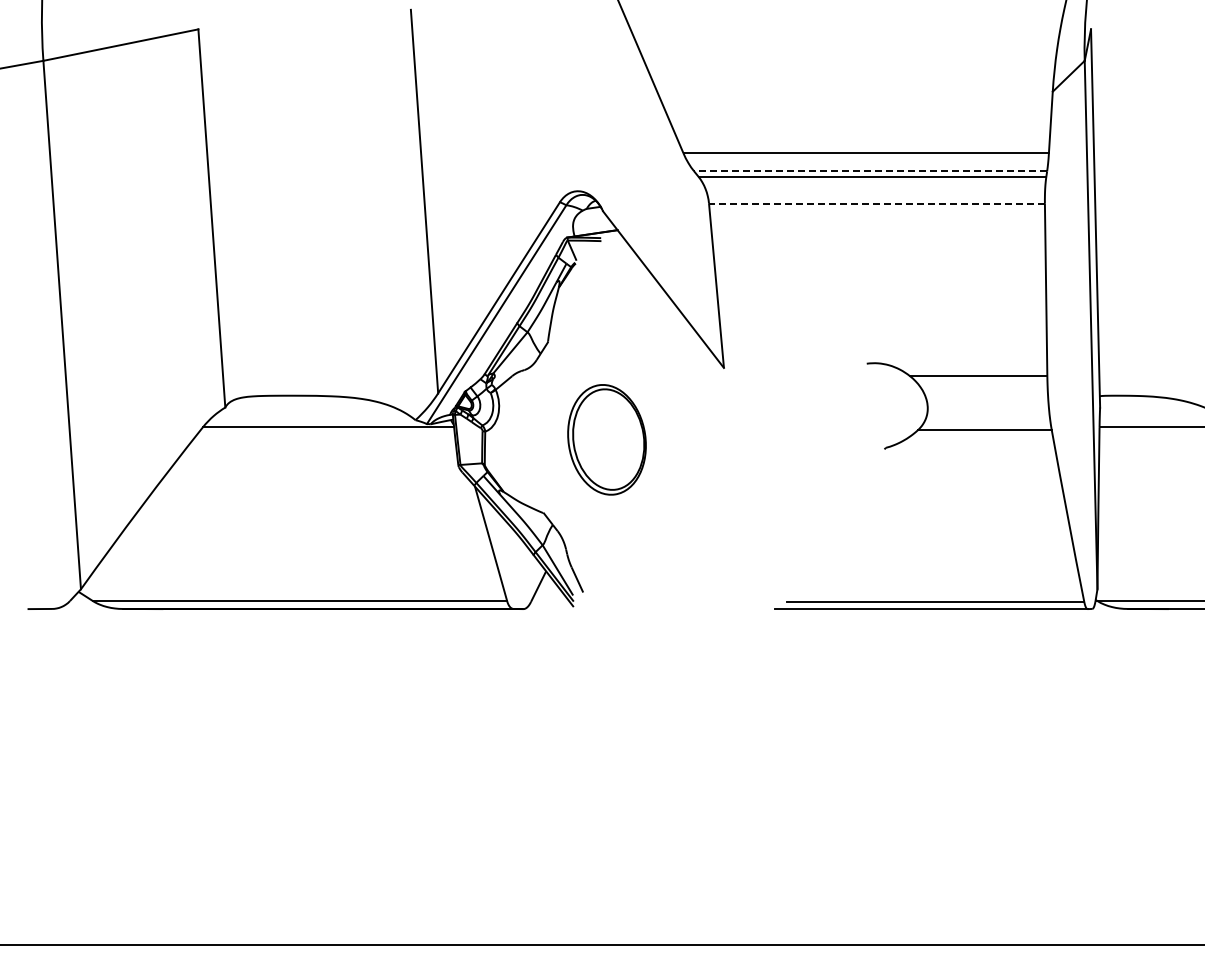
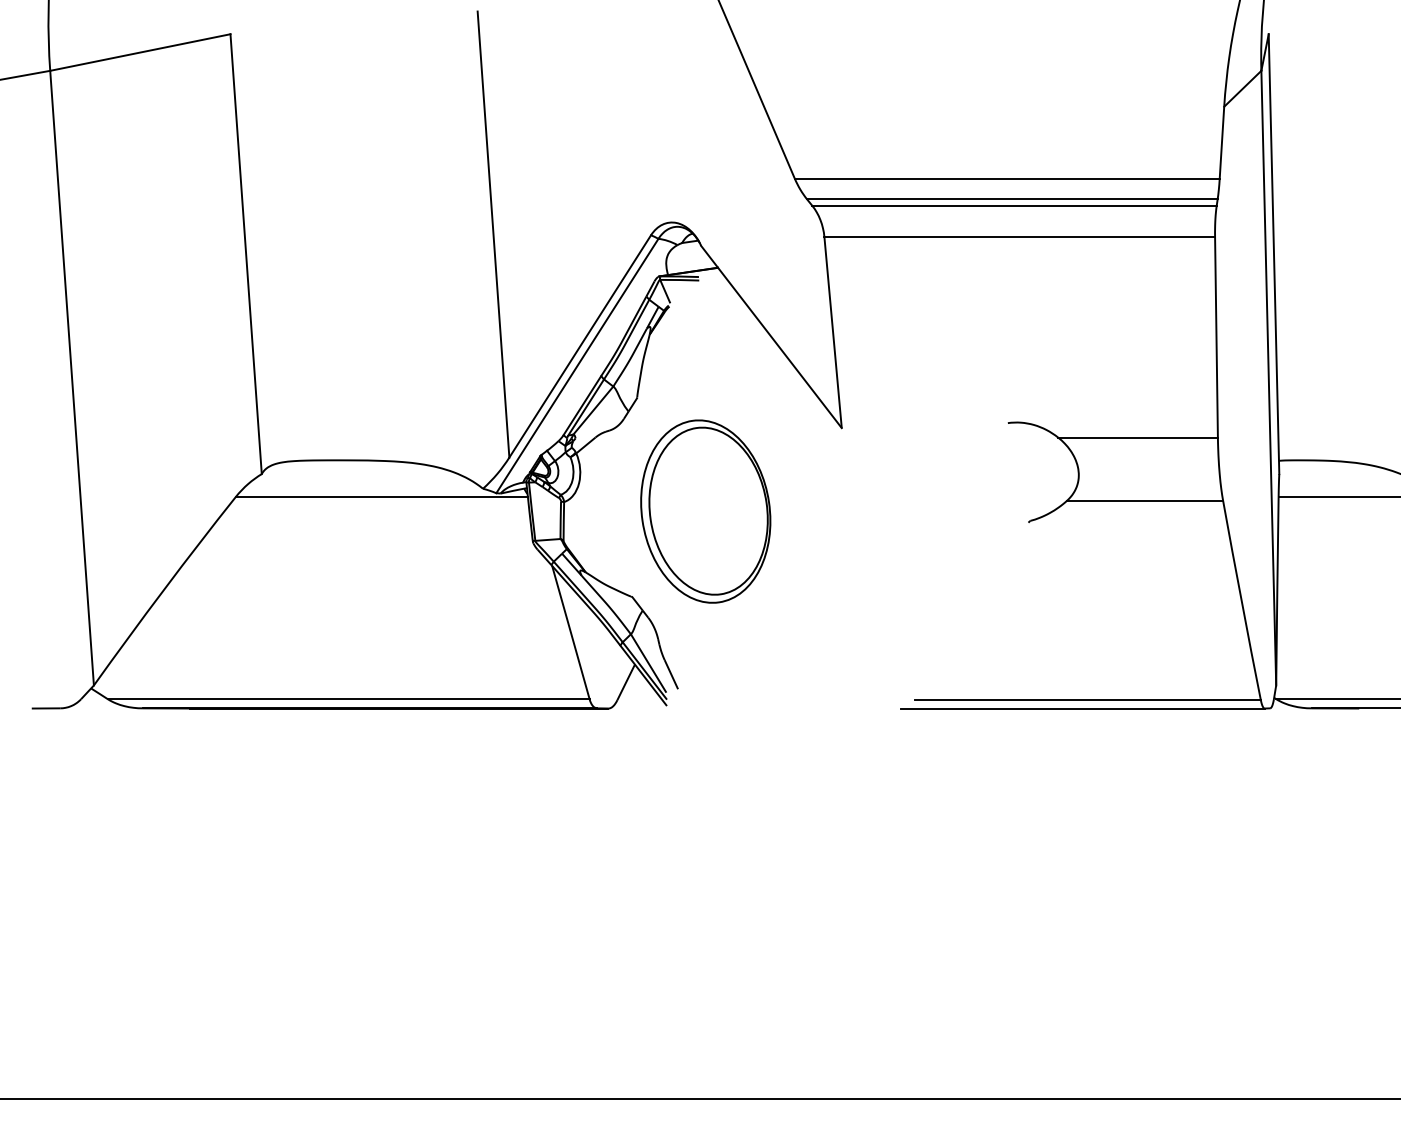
line: (870, 171) -> (1012, 199), dashed -> solid
line: (876, 203) -> (1019, 236), dashed -> solid
part: (606, 439) -> (705, 511), size x1.43

